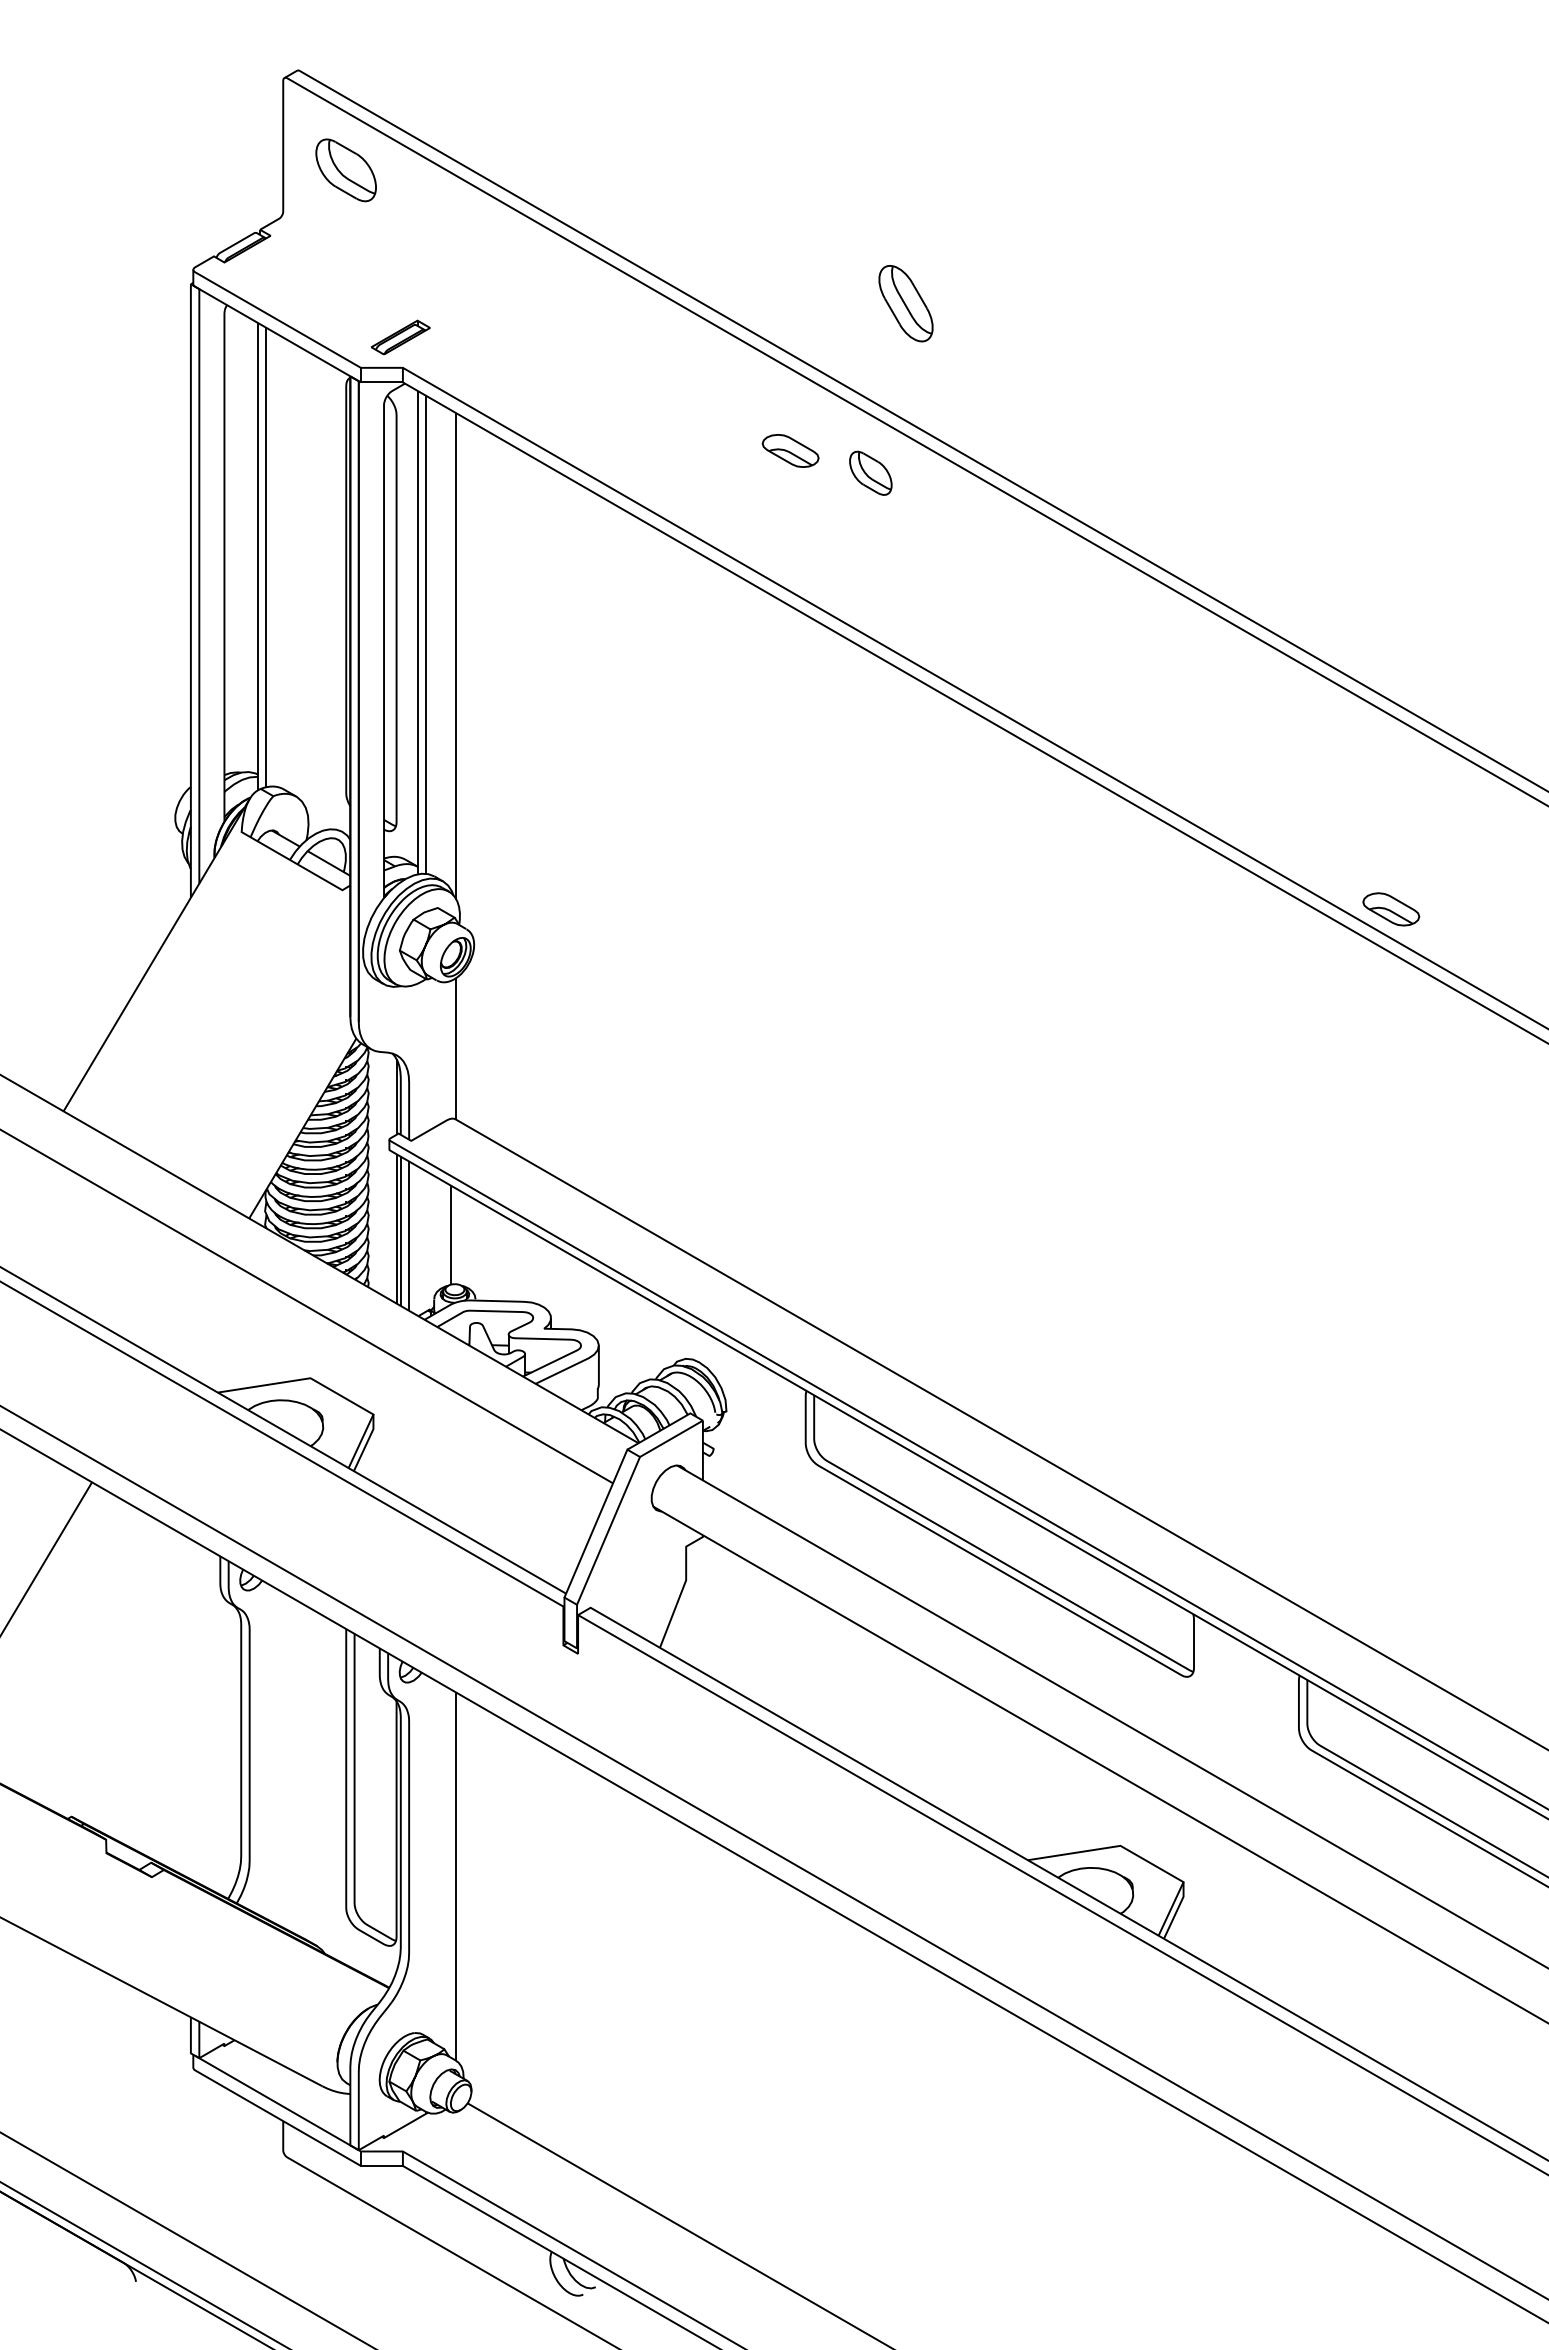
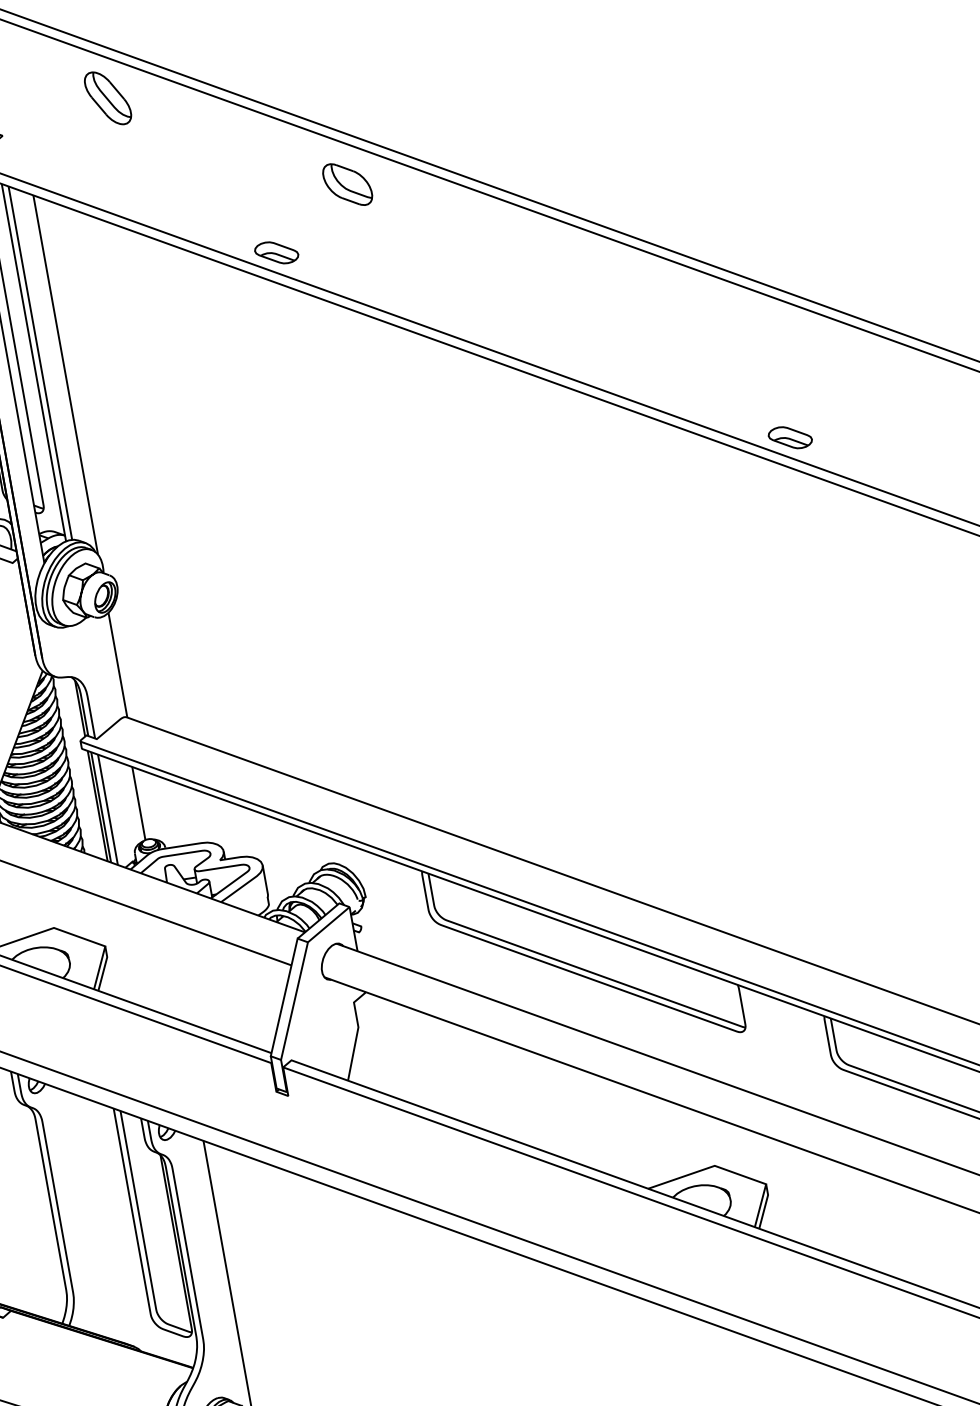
part: (905, 303) -> (107, 98), moved
part: (790, 450) -> (276, 252), moved
part: (870, 473) -> (347, 184), size x1.43

